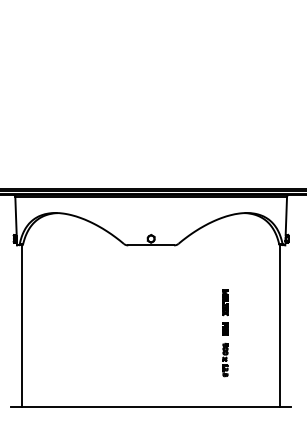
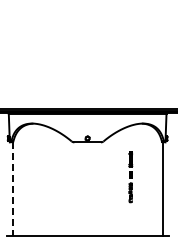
line: (21, 326) -> (12, 189), solid -> dashed
part: (225, 333) -> (130, 177), moved

